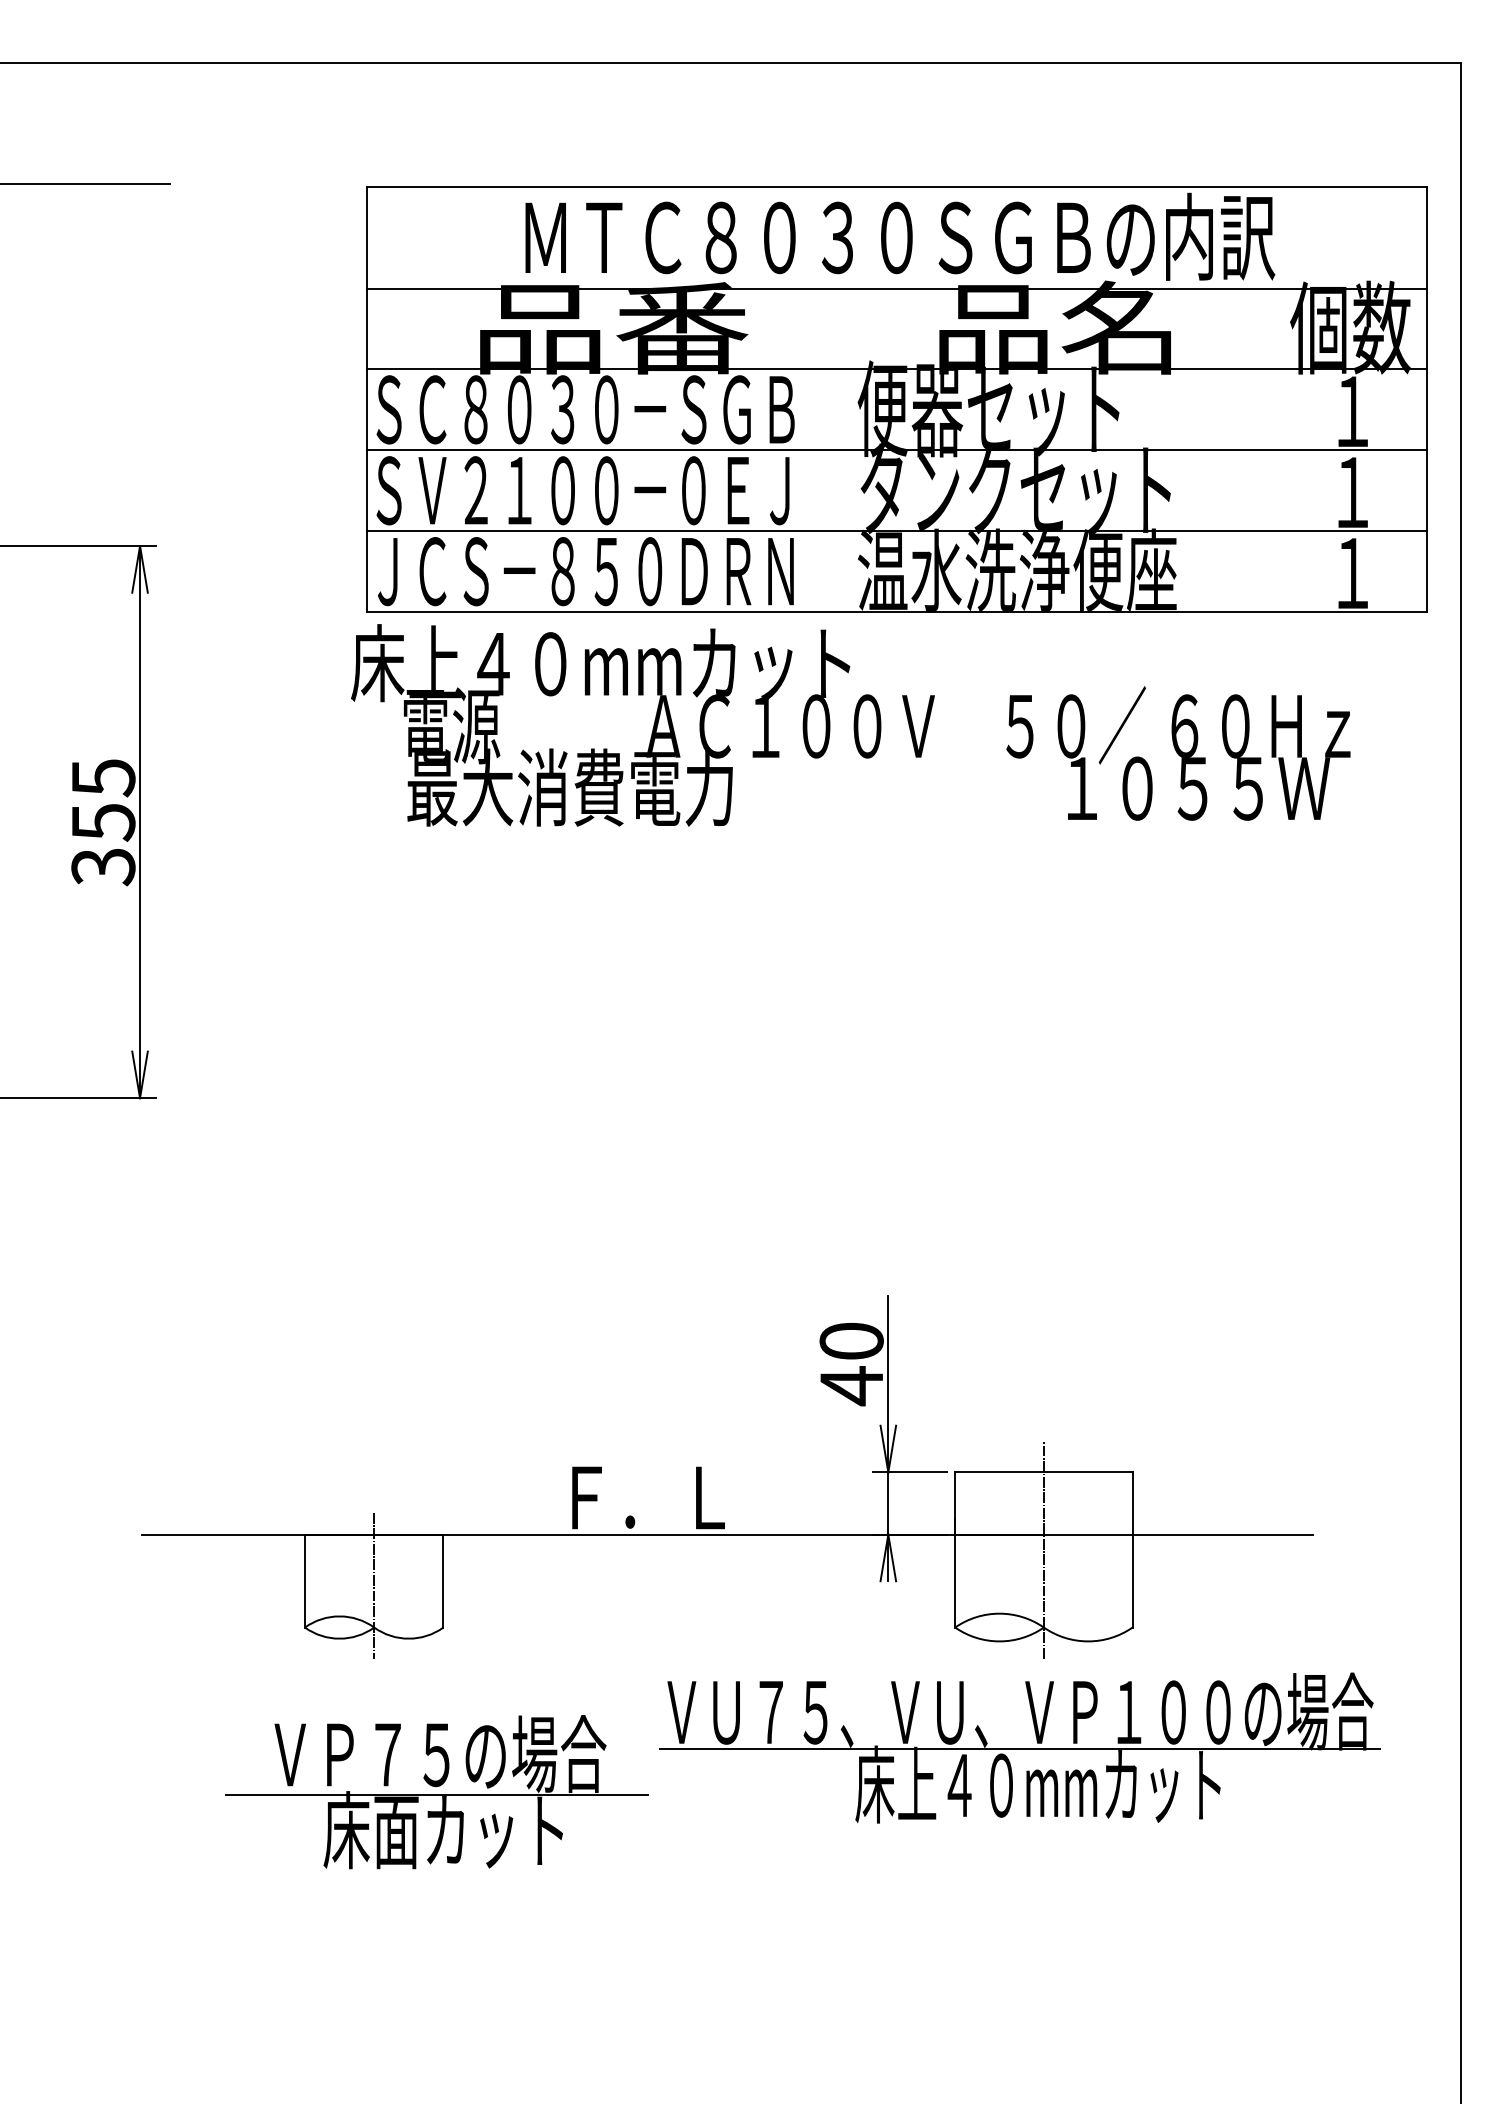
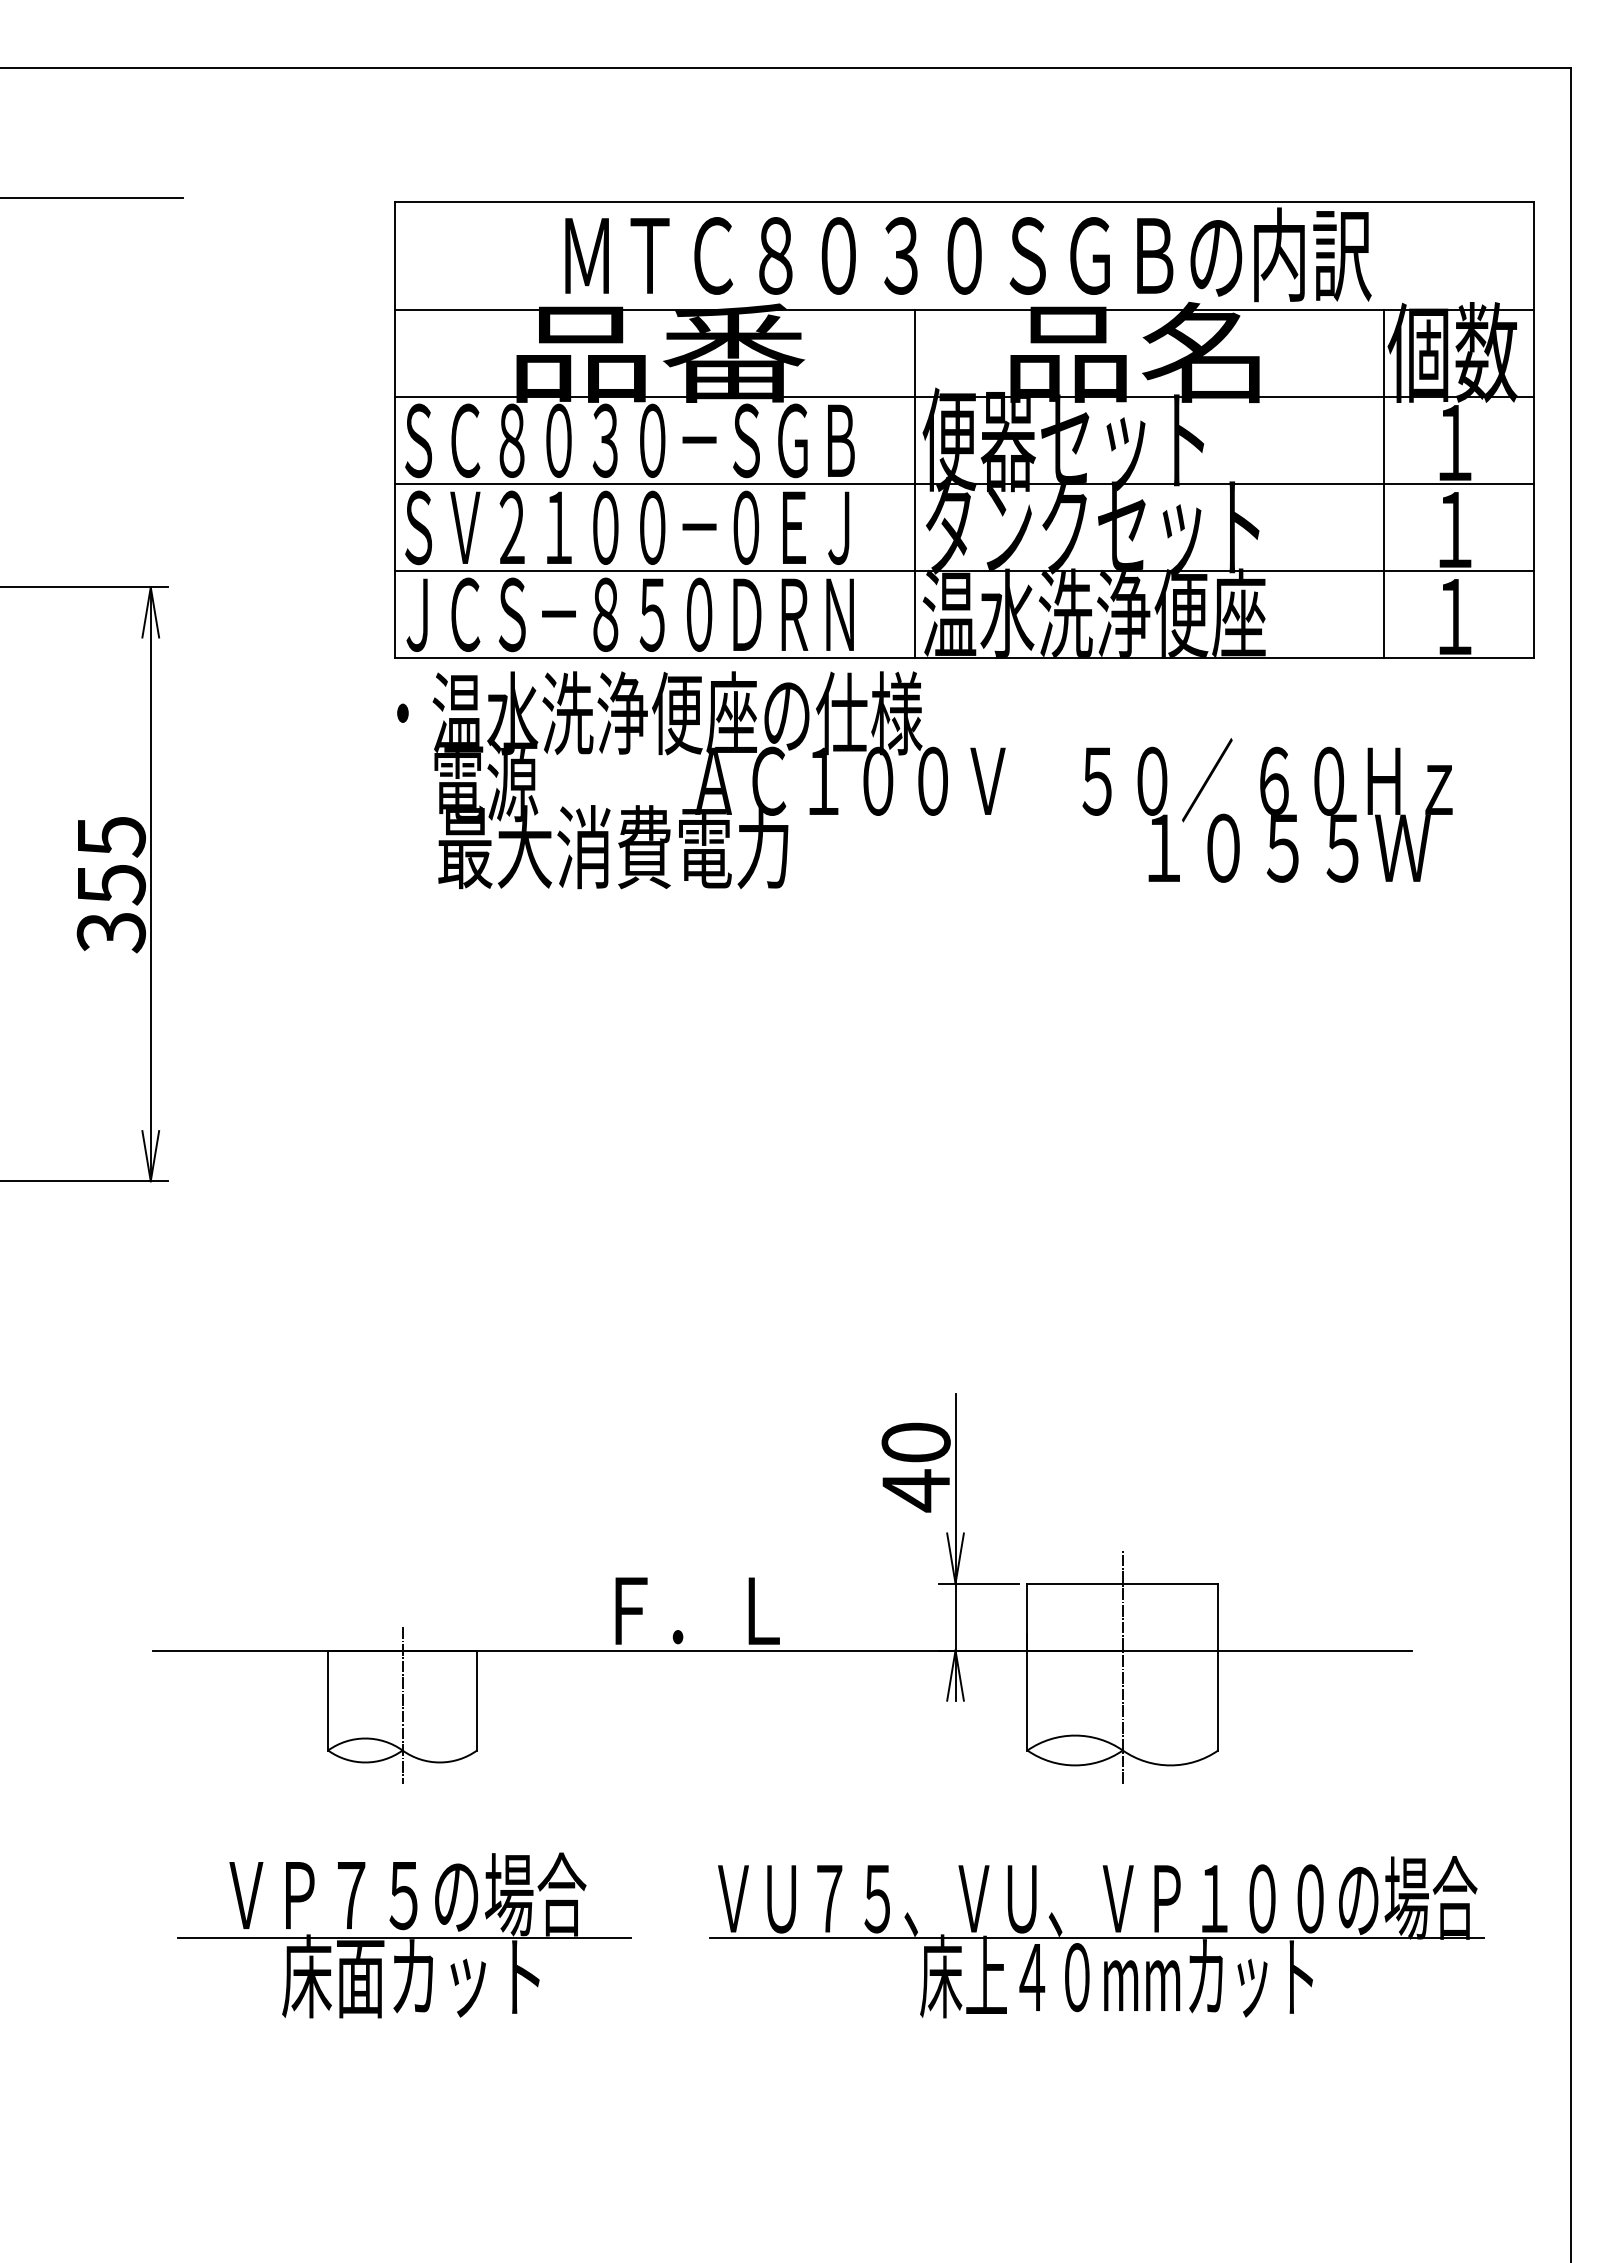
line: (851, 450) -> (915, 484), added
line: (1286, 450) -> (1383, 484), added
text: (603, 663) -> (649, 713), 床上４０mmカット -> ・温水洗浄便座の仕様
part: (1019, 1748) -> (1096, 1937), moved
part: (437, 1792) -> (404, 1935), moved

